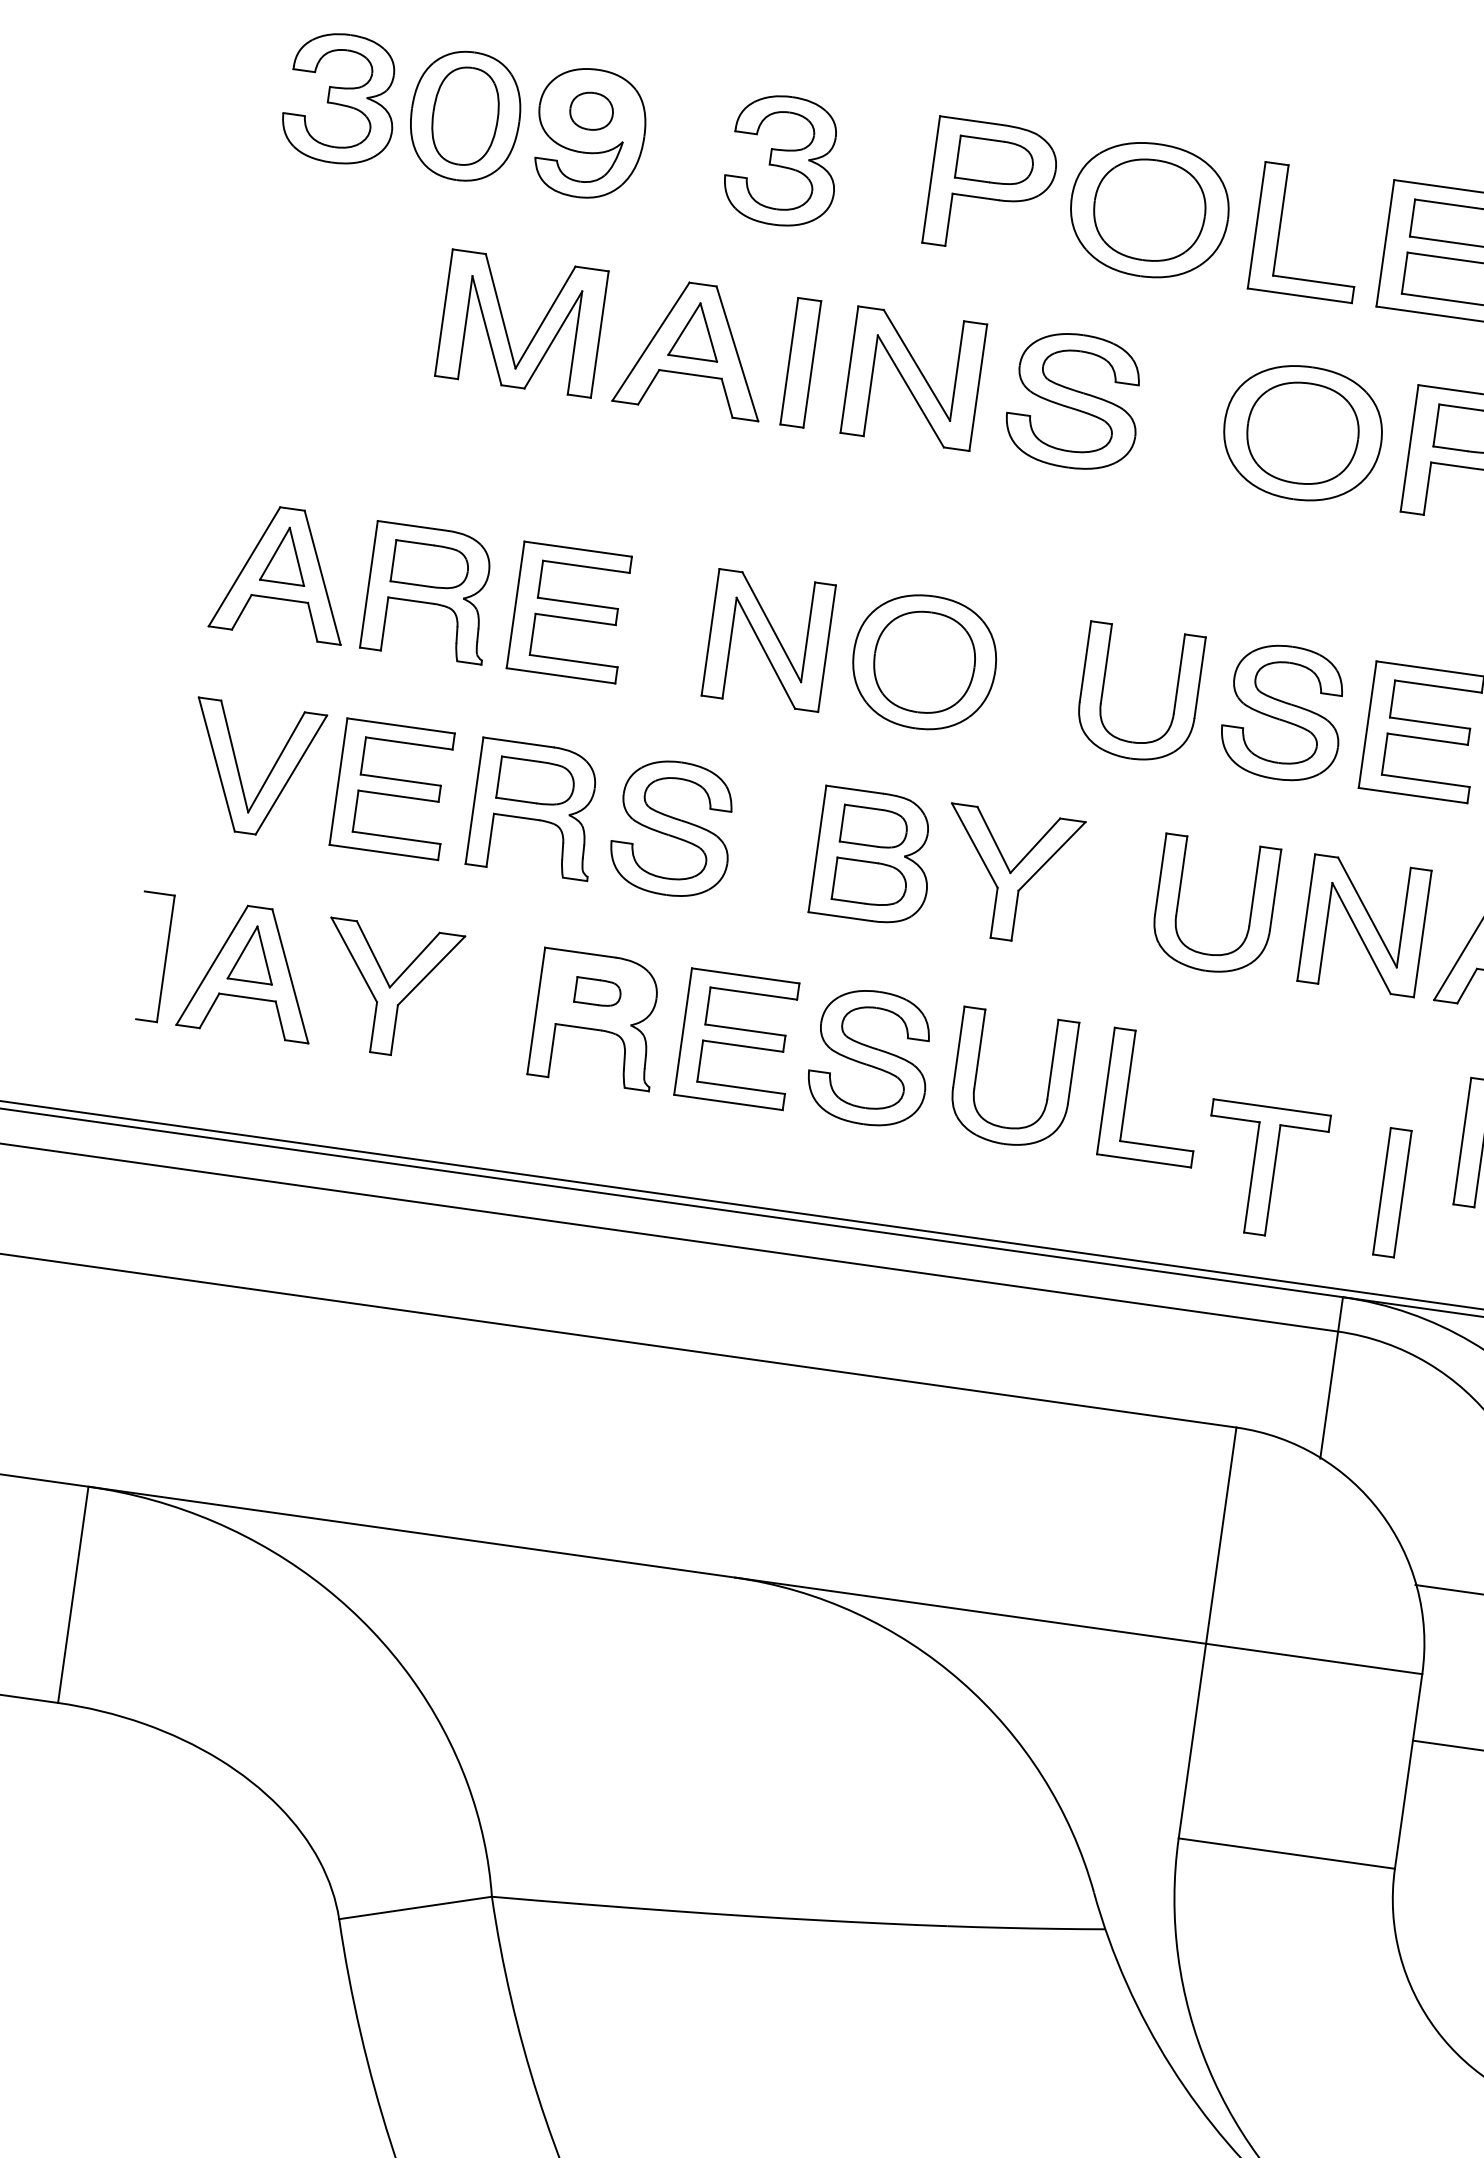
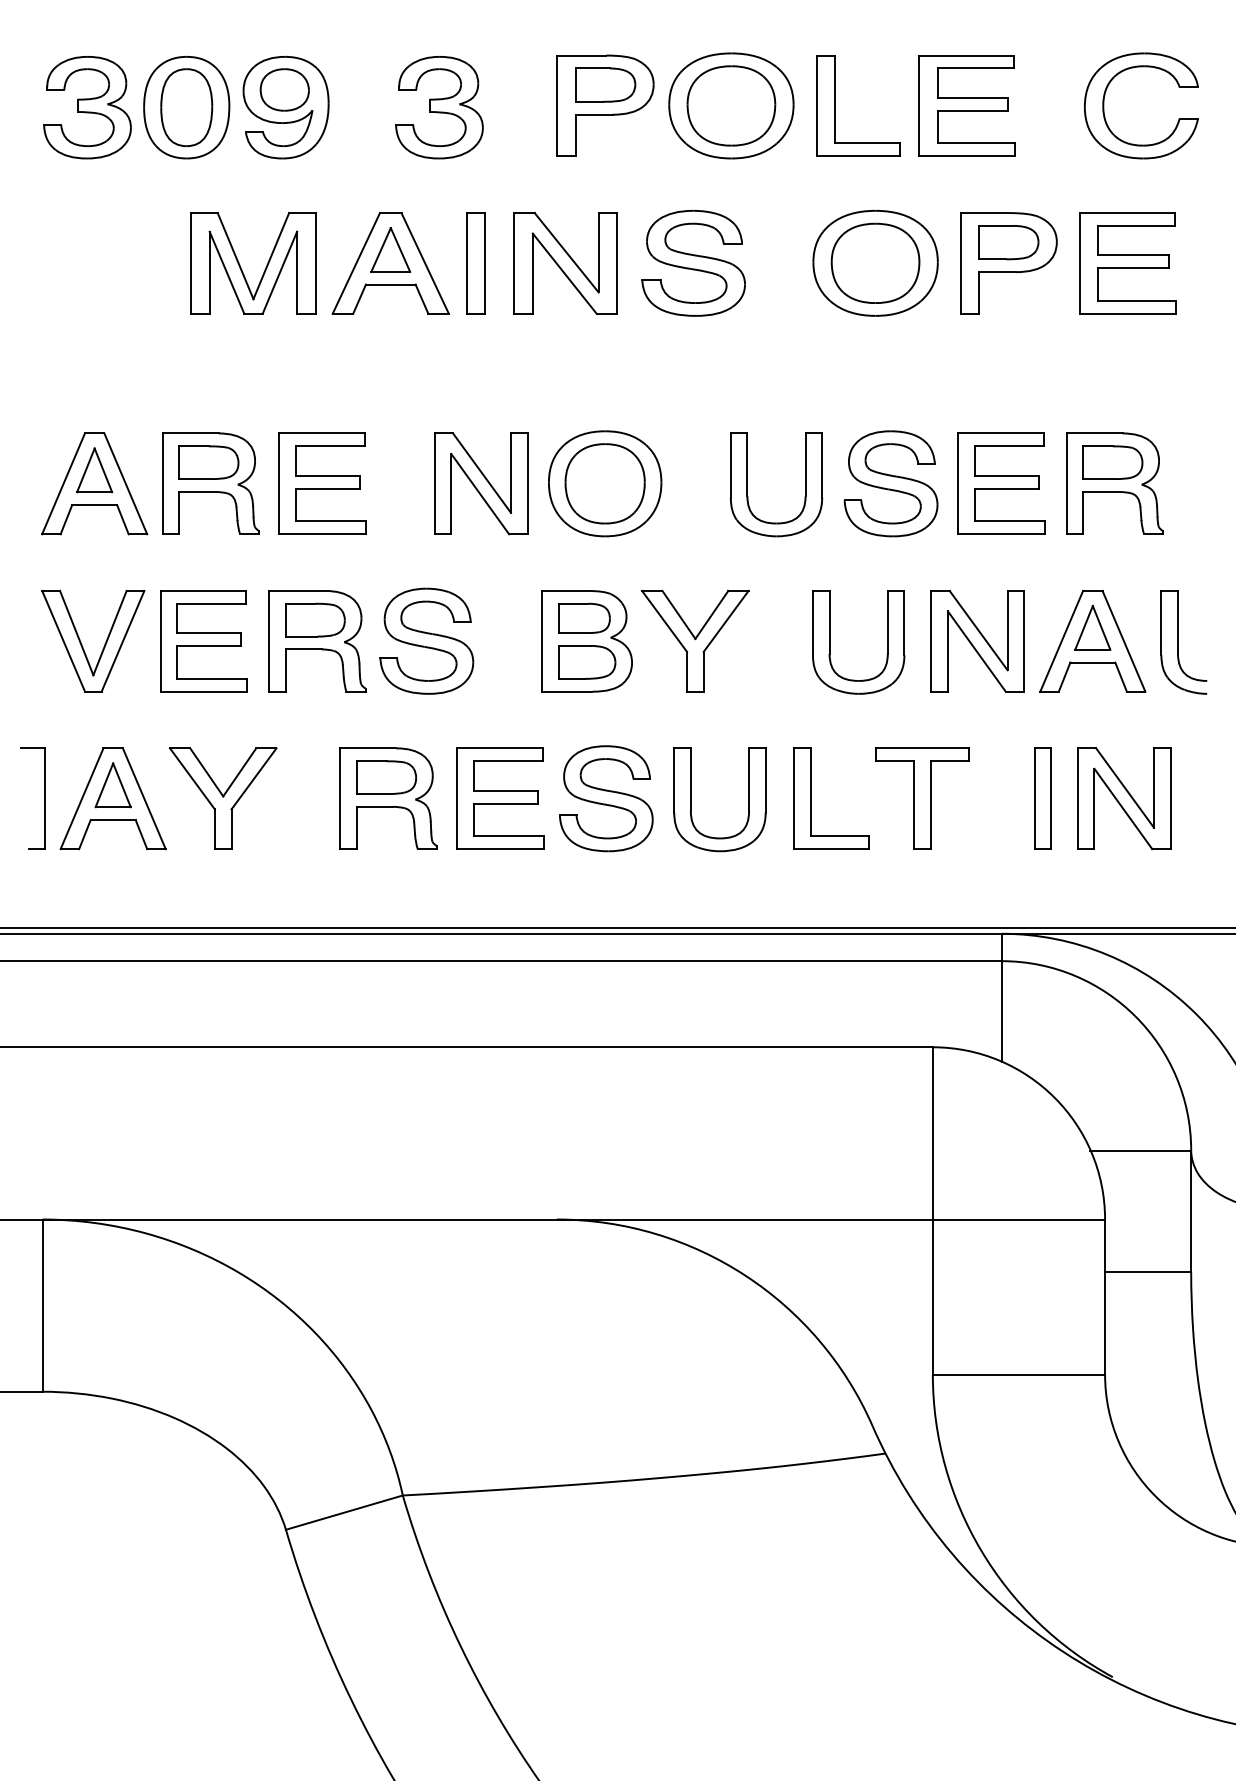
part: (591, 110) -> (284, 89), size x1.43
part: (598, 992) -> (386, 777), size x1.67
part: (1263, 1170) -> (922, 798), moved
part: (1391, 1192) -> (1042, 798), moved

